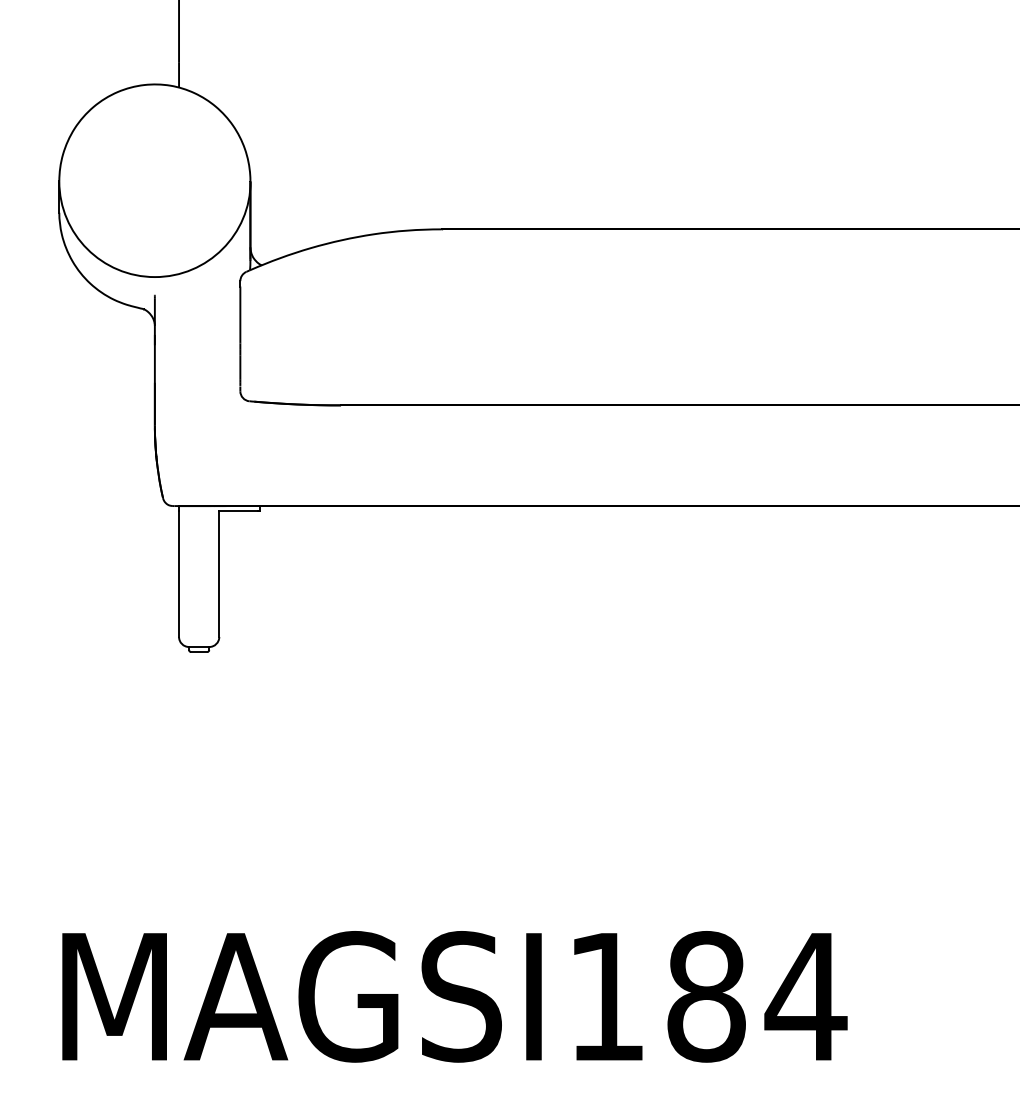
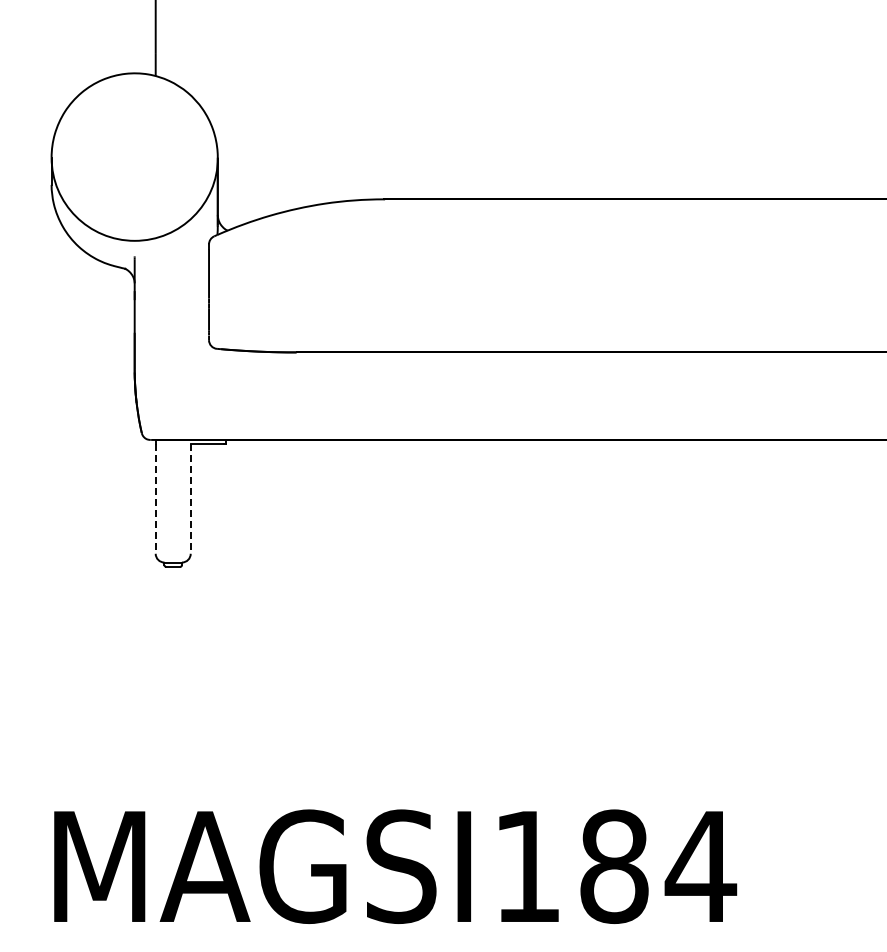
line: (178, 574) -> (155, 499), solid -> dashed
line: (219, 574) -> (190, 499), solid -> dashed

